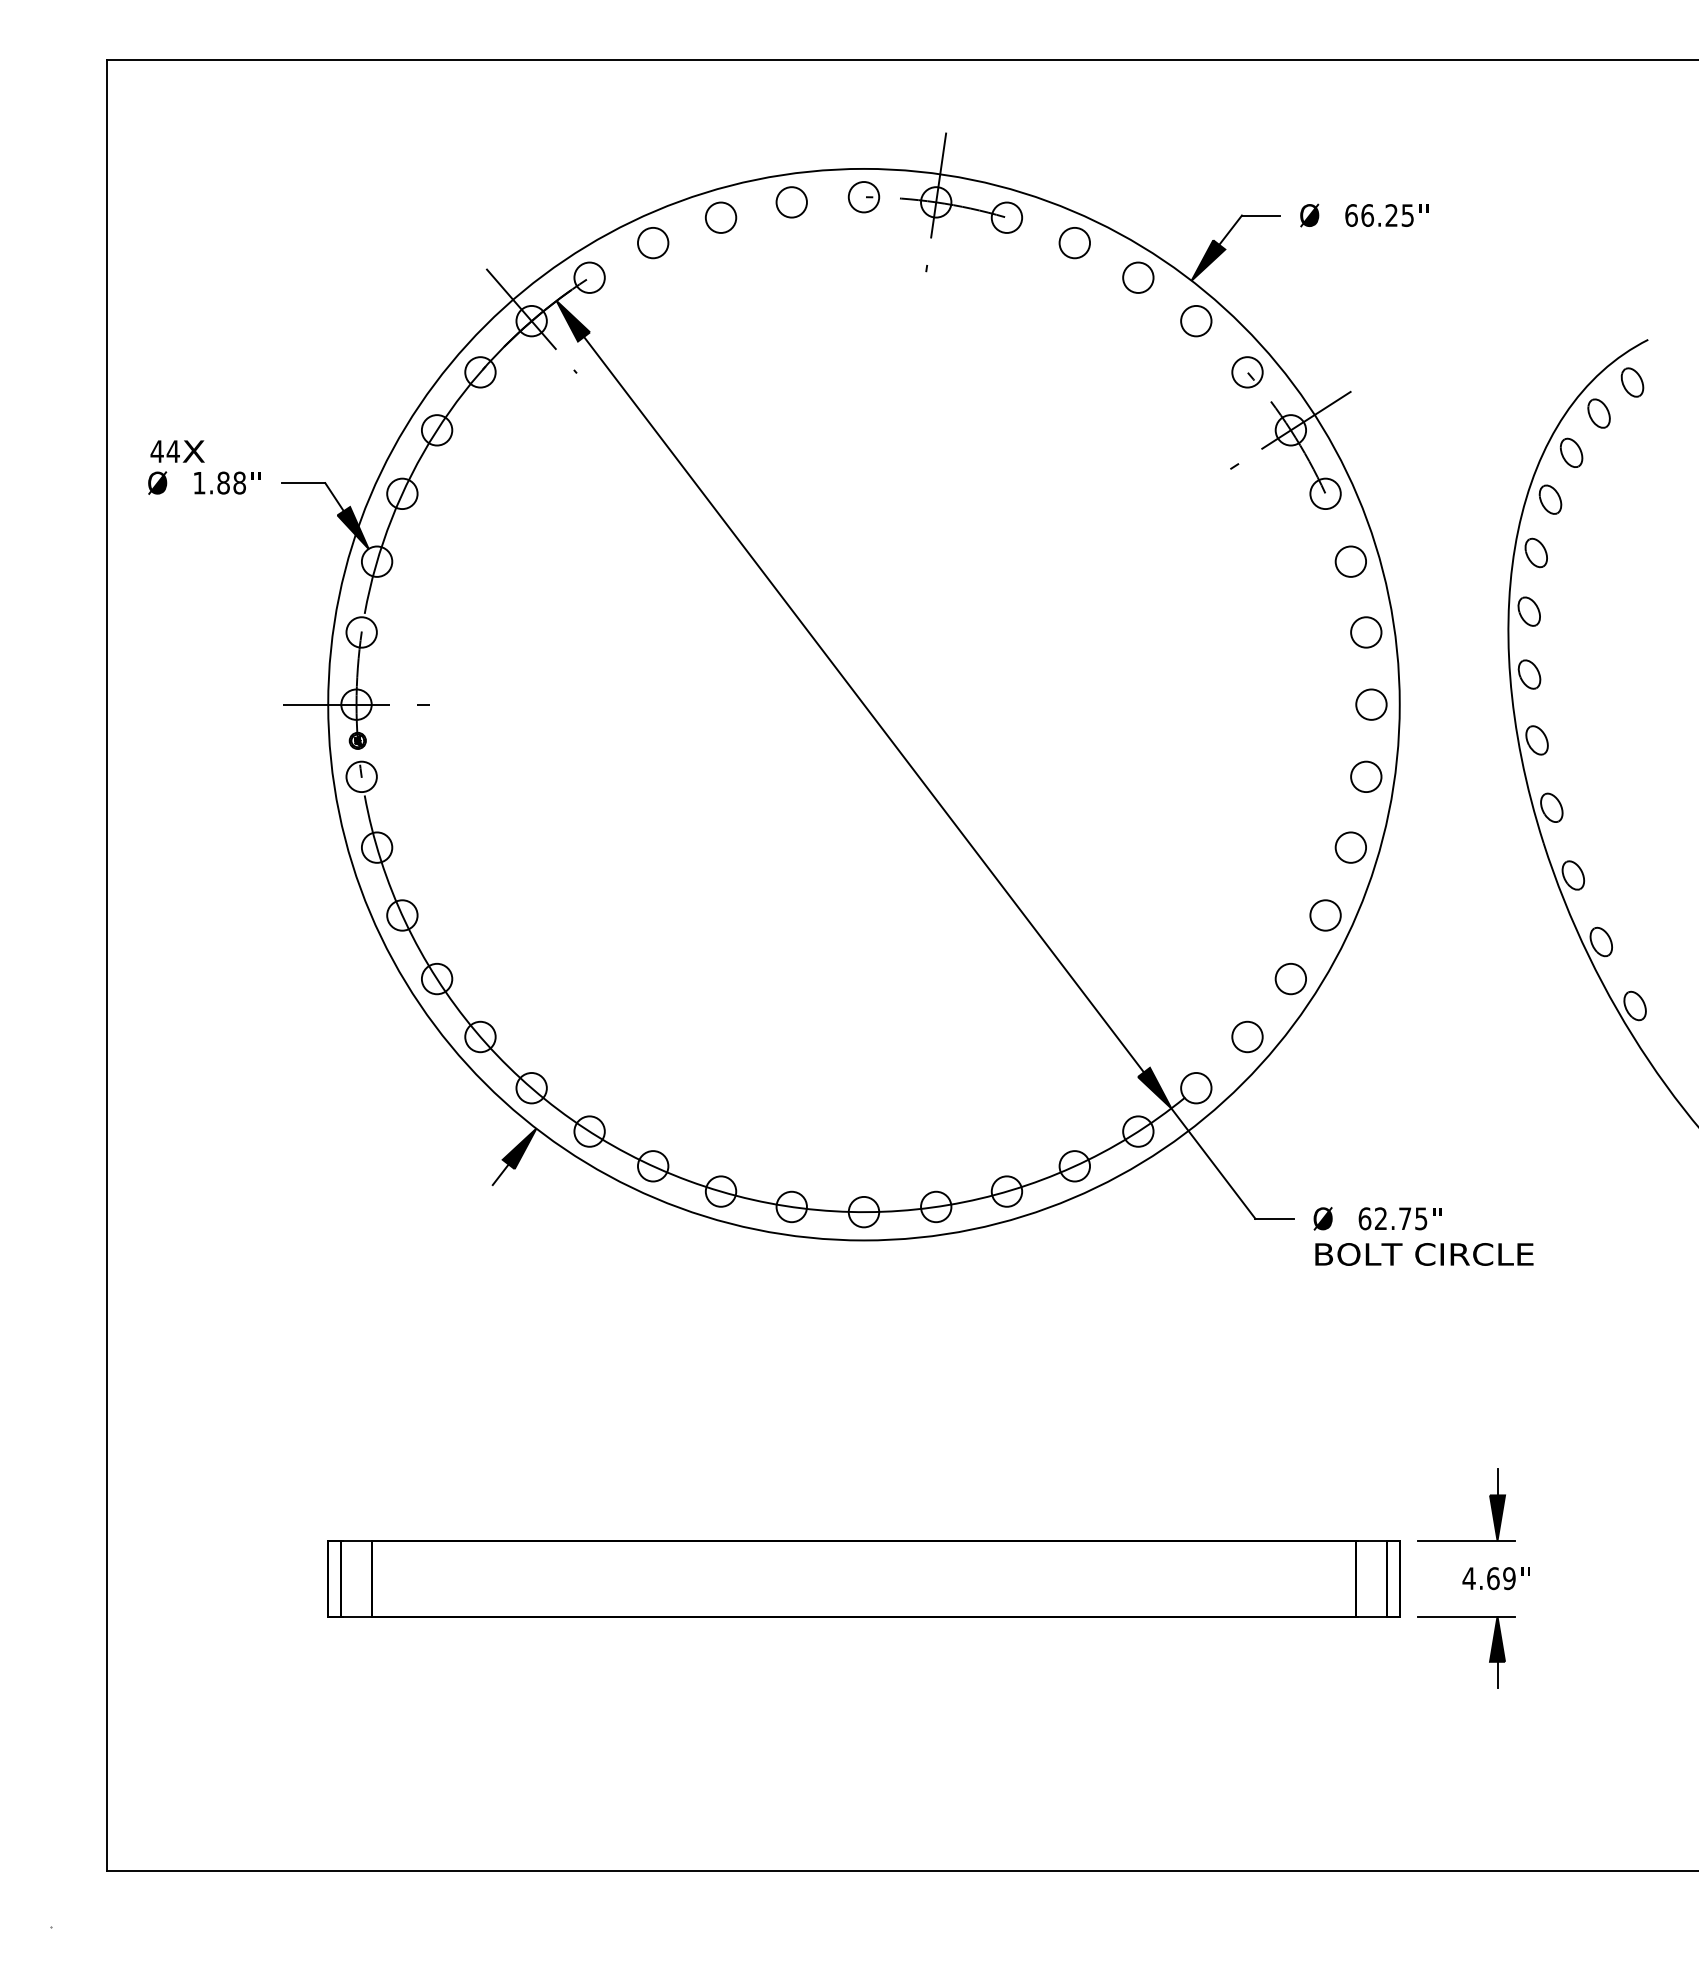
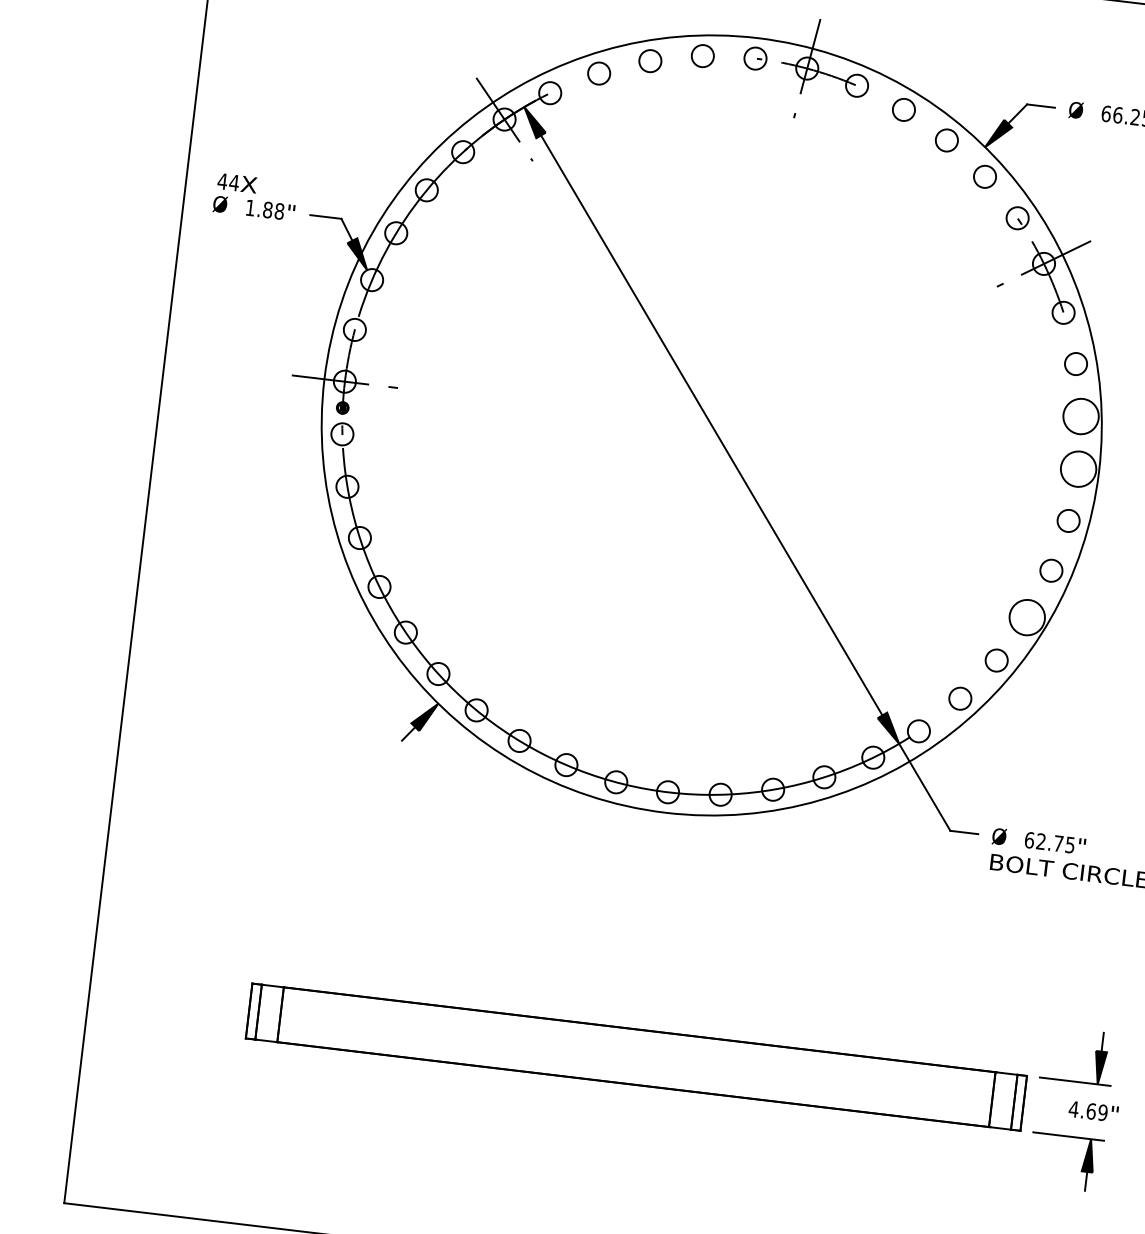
circle: (1366, 632) -> (1081, 416), size x1.6
circle: (1371, 704) -> (1078, 469), size x1.6
circle: (1325, 915) -> (1027, 617), size x1.6

